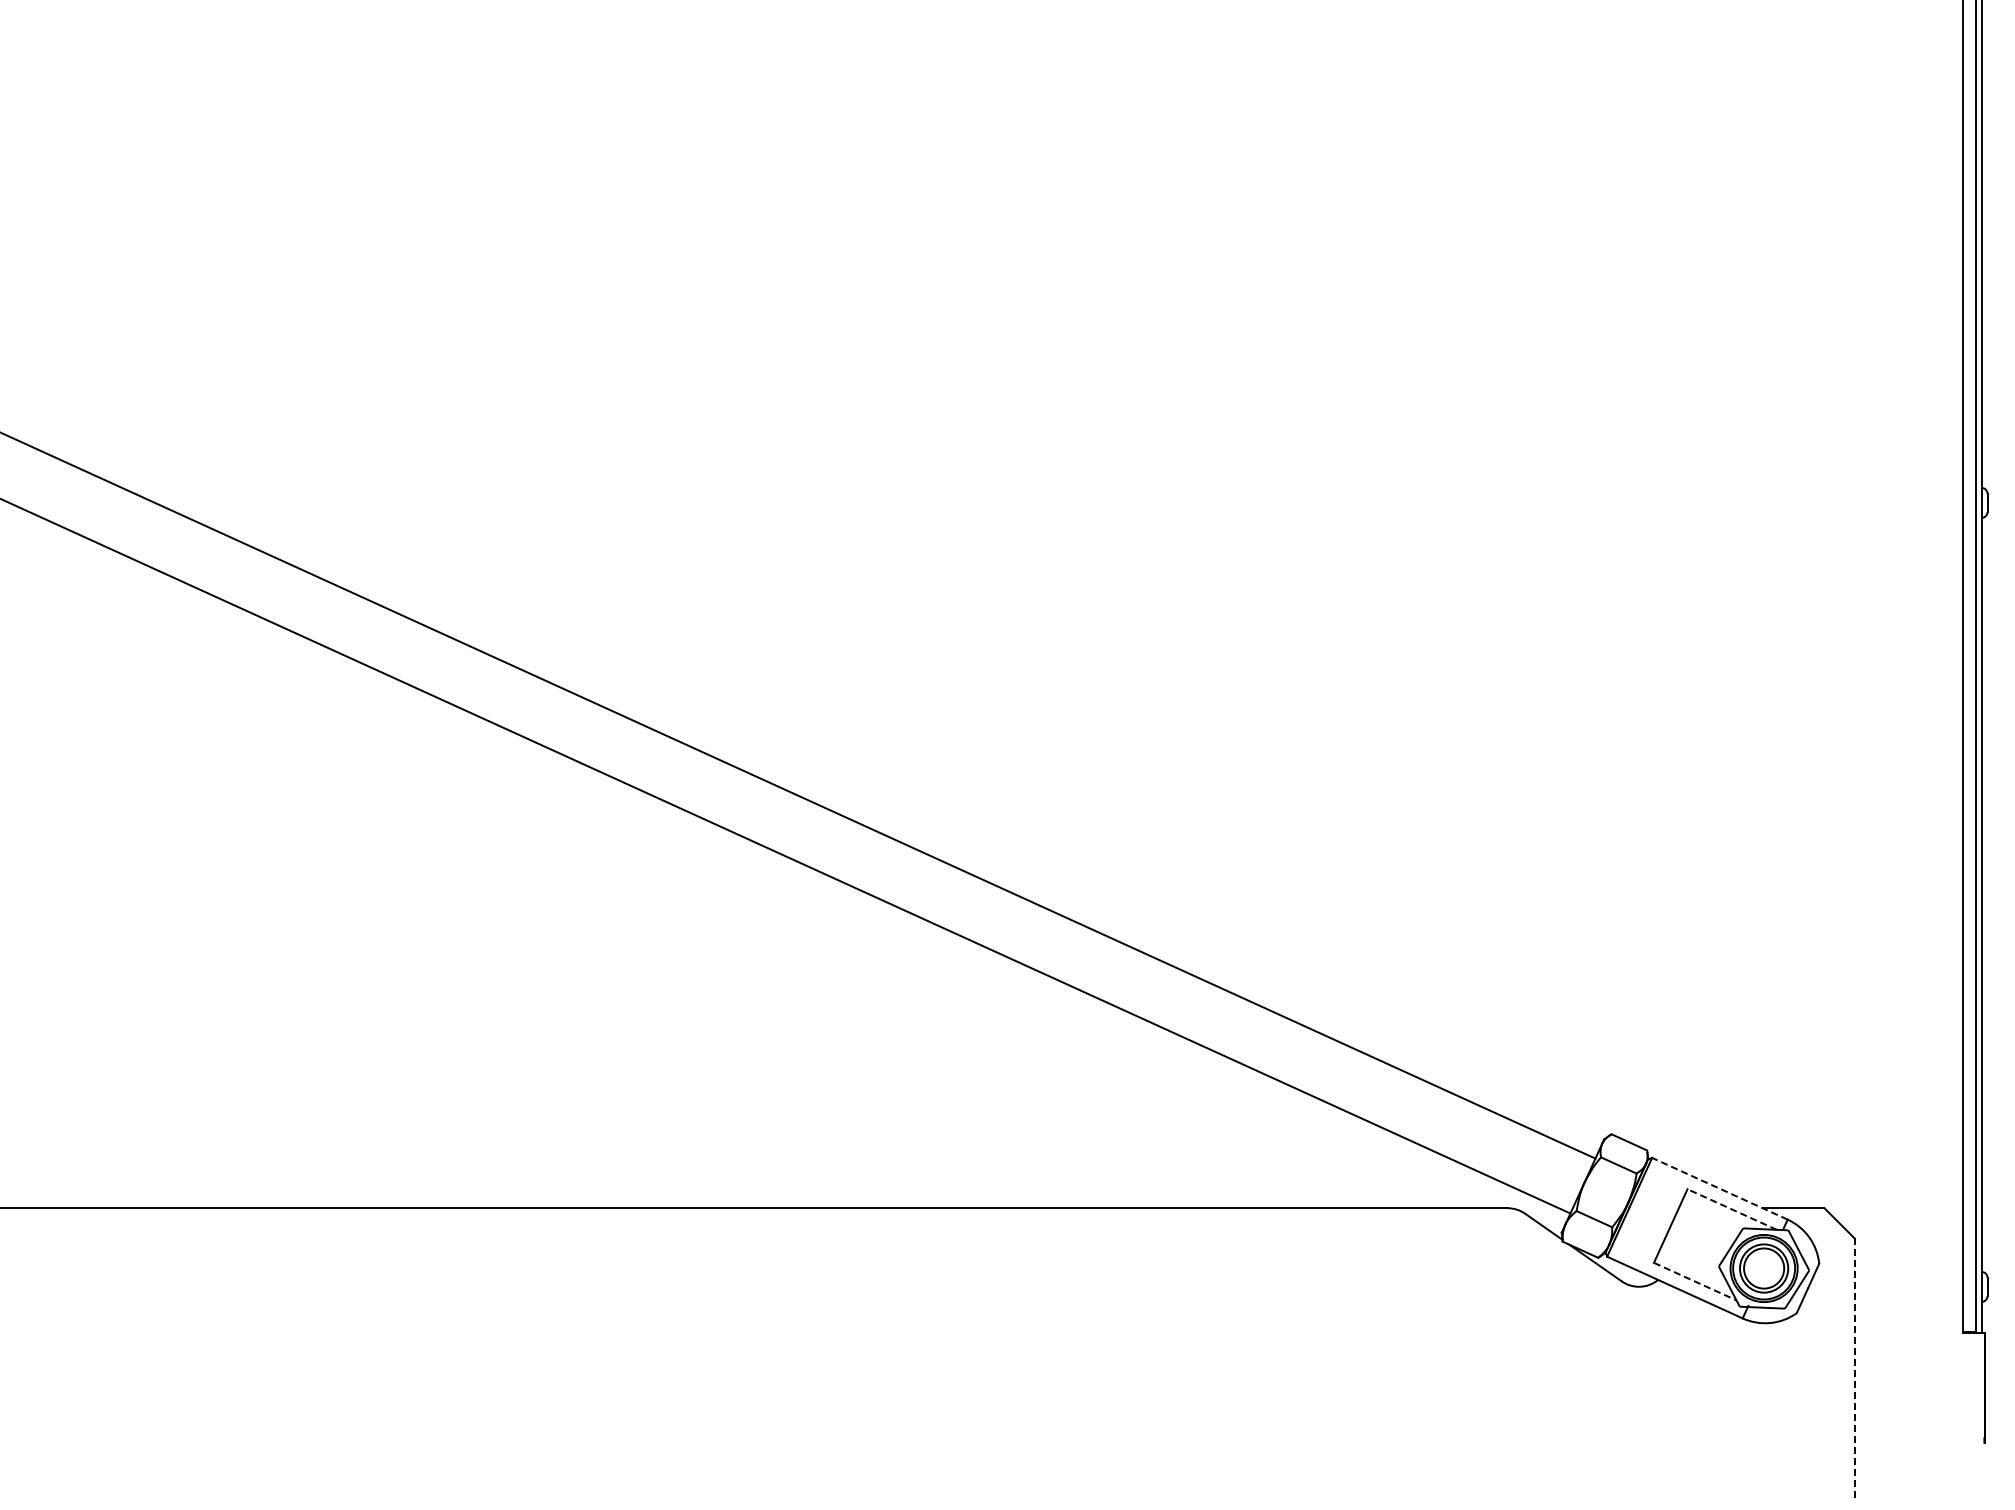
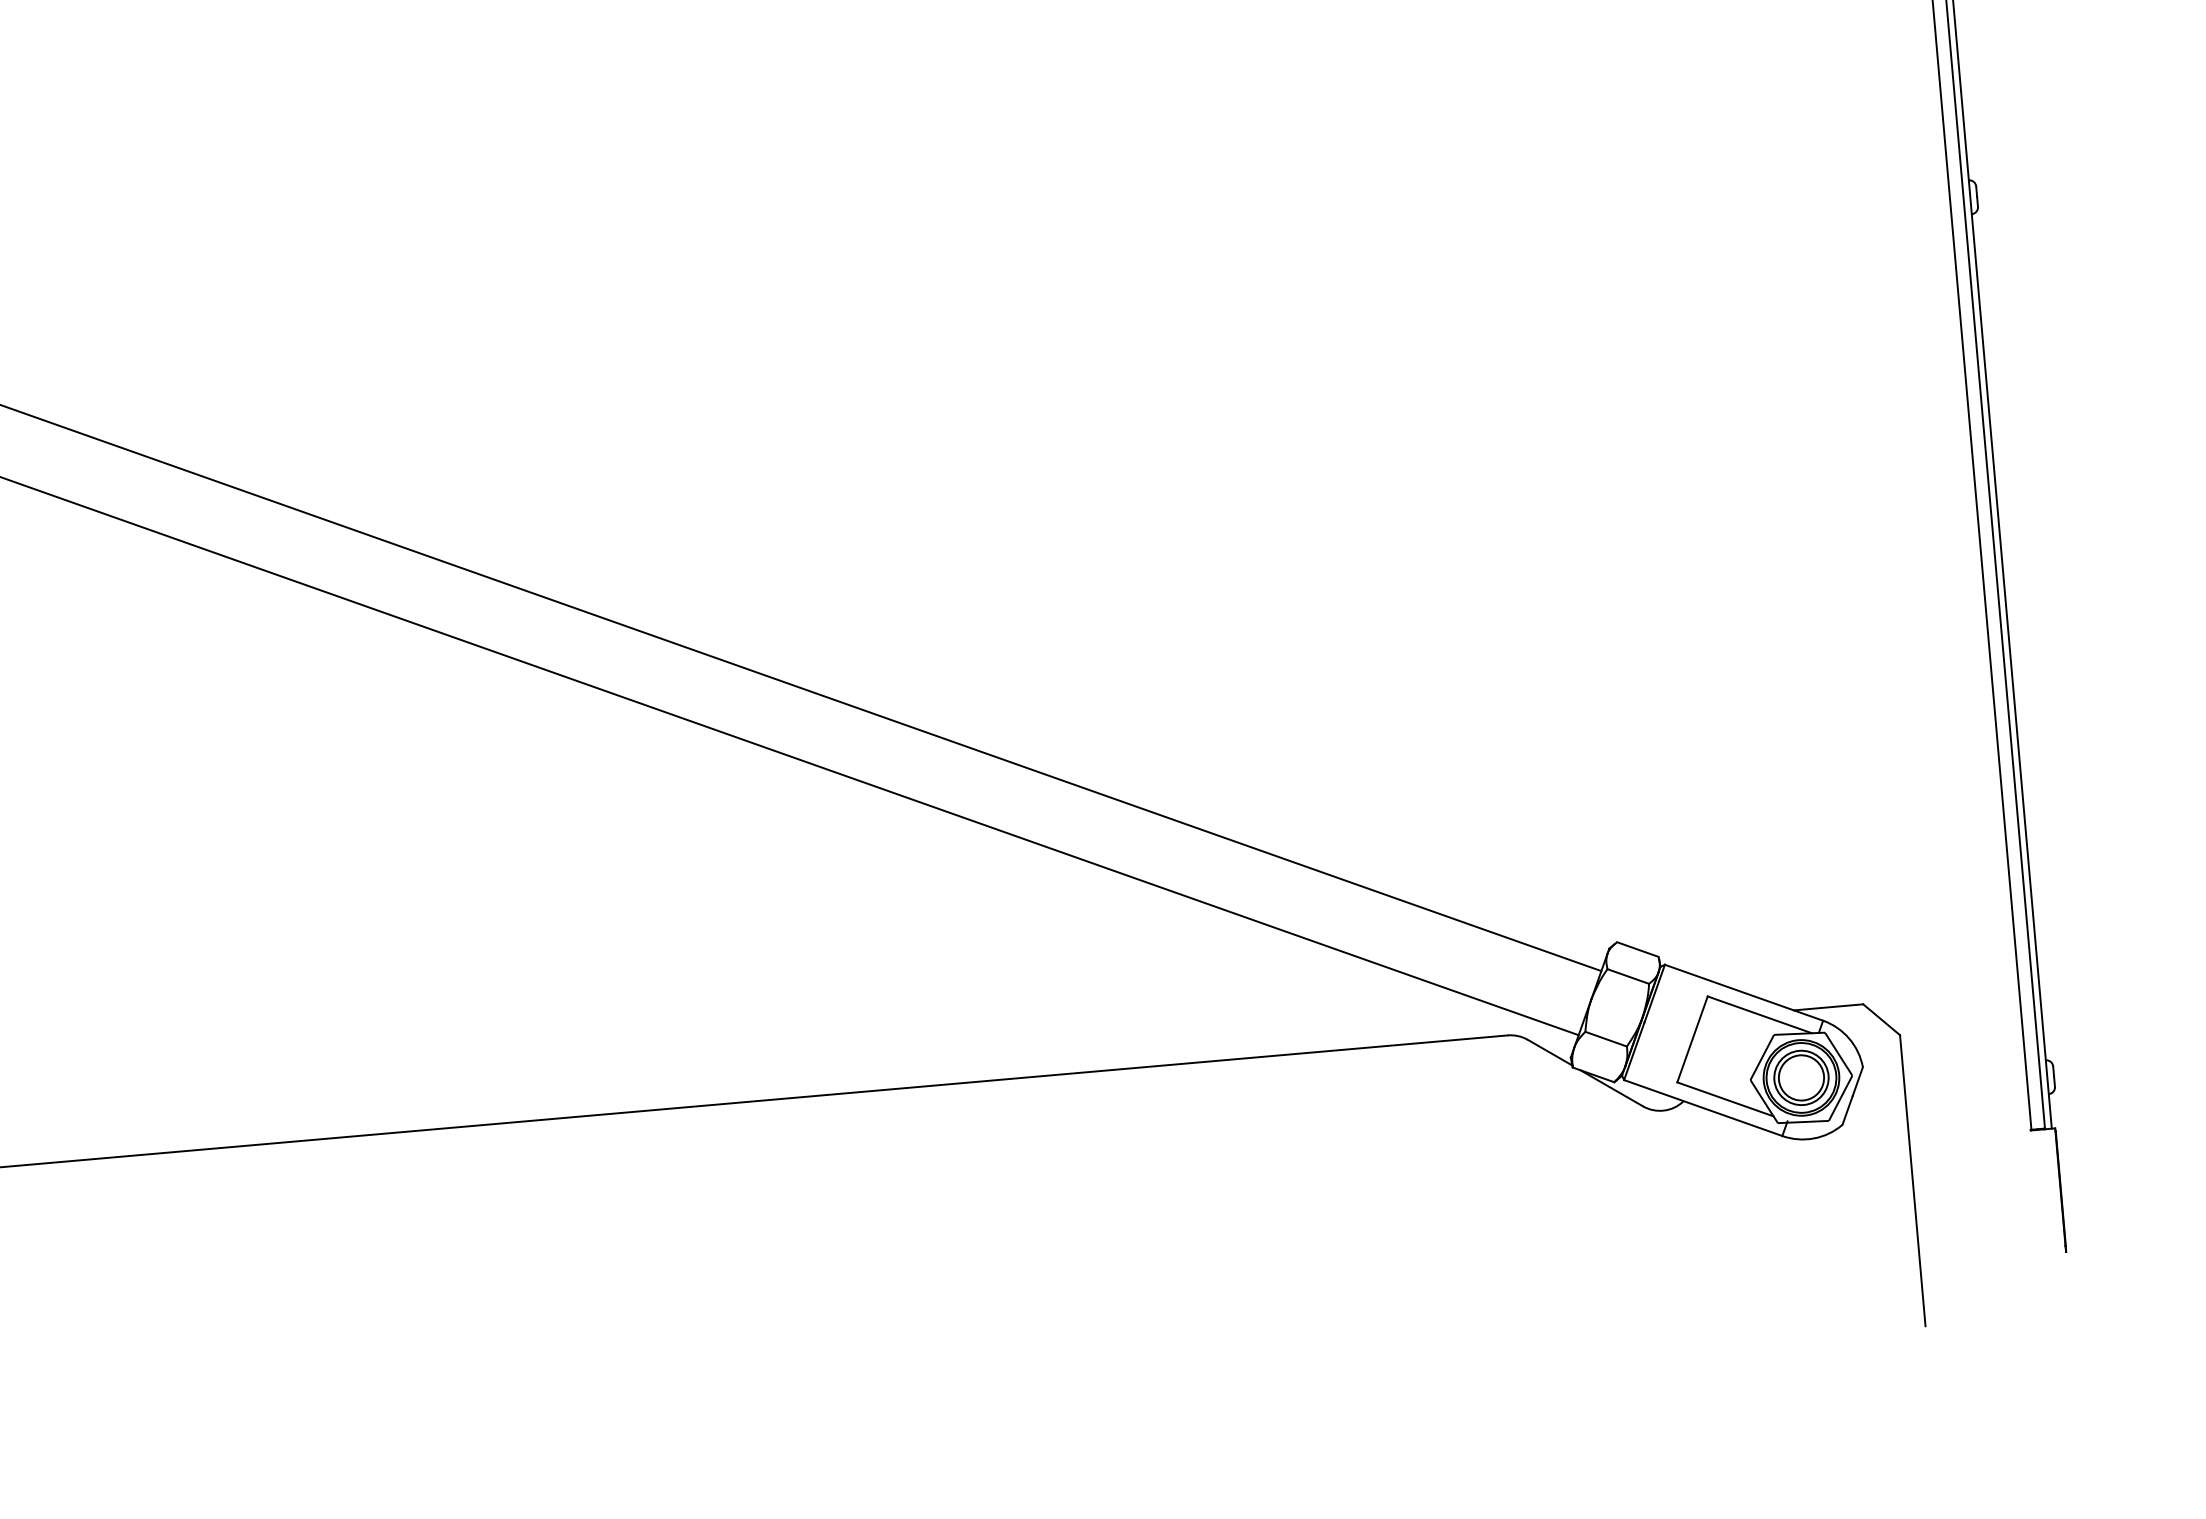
line: (1719, 1188) -> (1743, 992), dashed -> solid
line: (1731, 1209) -> (1759, 1014), dashed -> solid
line: (1695, 1281) -> (1725, 1099), dashed -> solid
line: (1854, 1368) -> (1912, 1181), dashed -> solid

